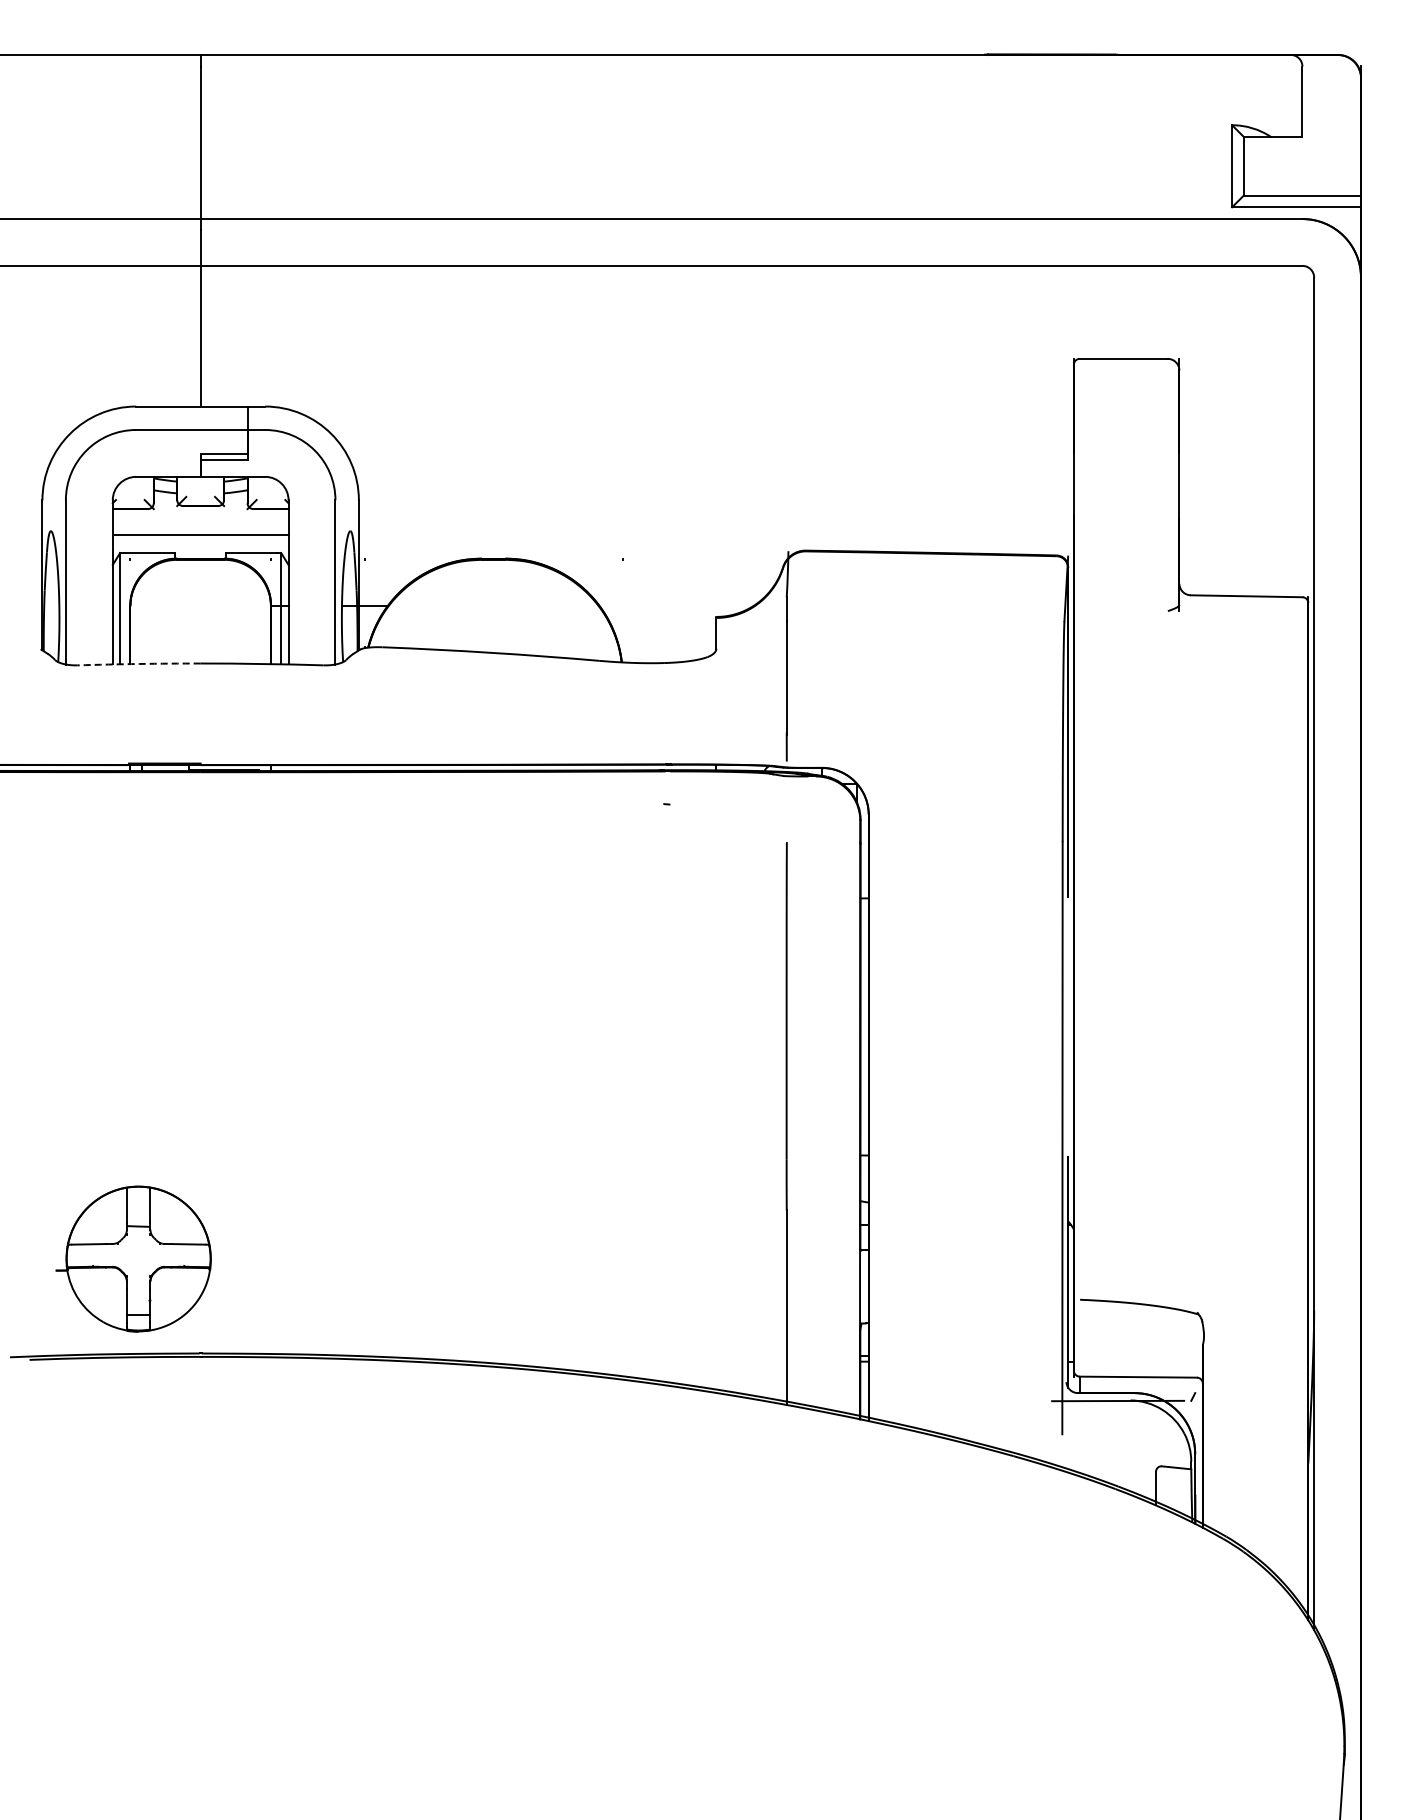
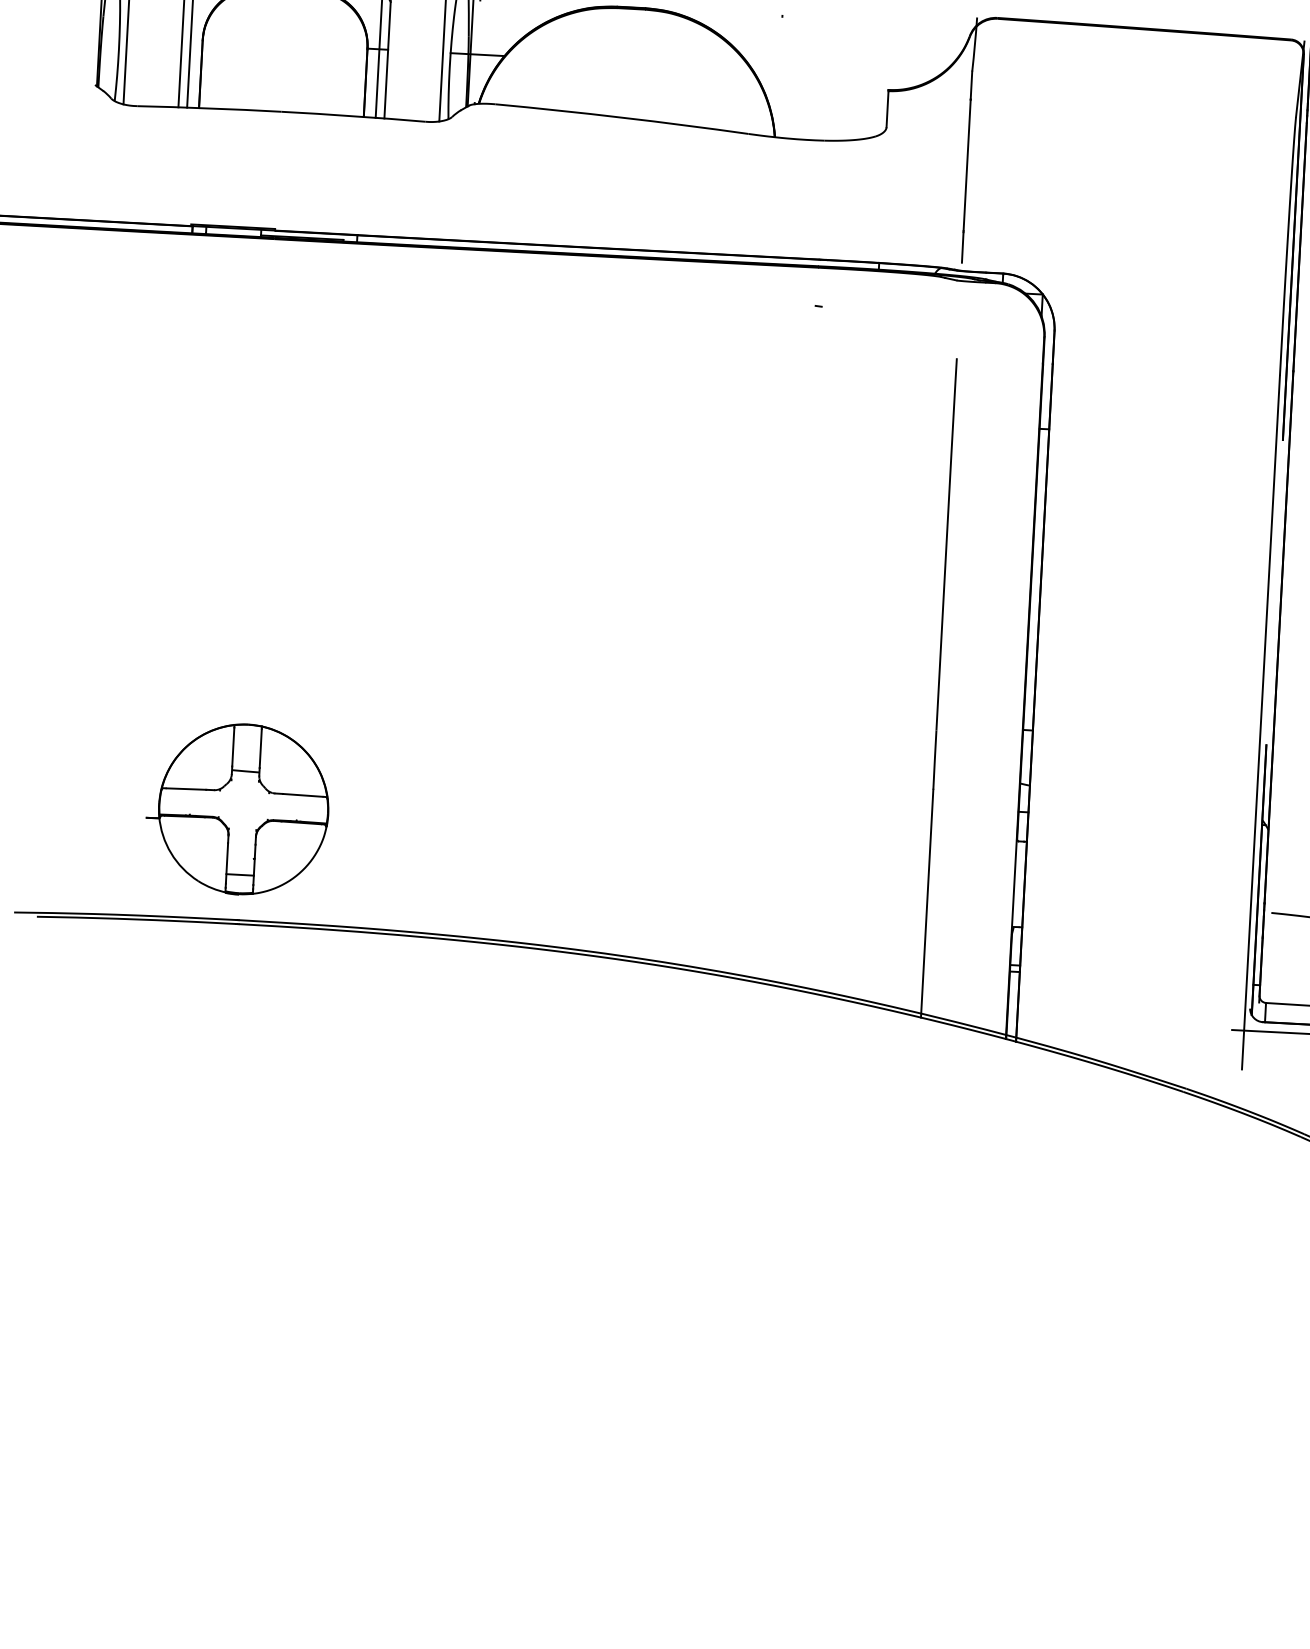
arc: (139, 663) -> (209, 107), dashed -> solid
part: (133, 1258) -> (237, 808), moved

